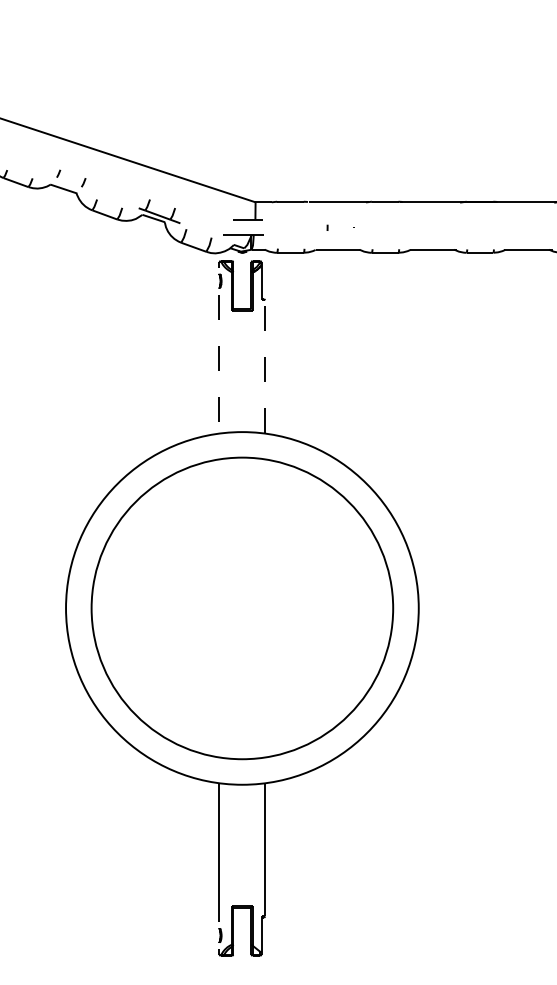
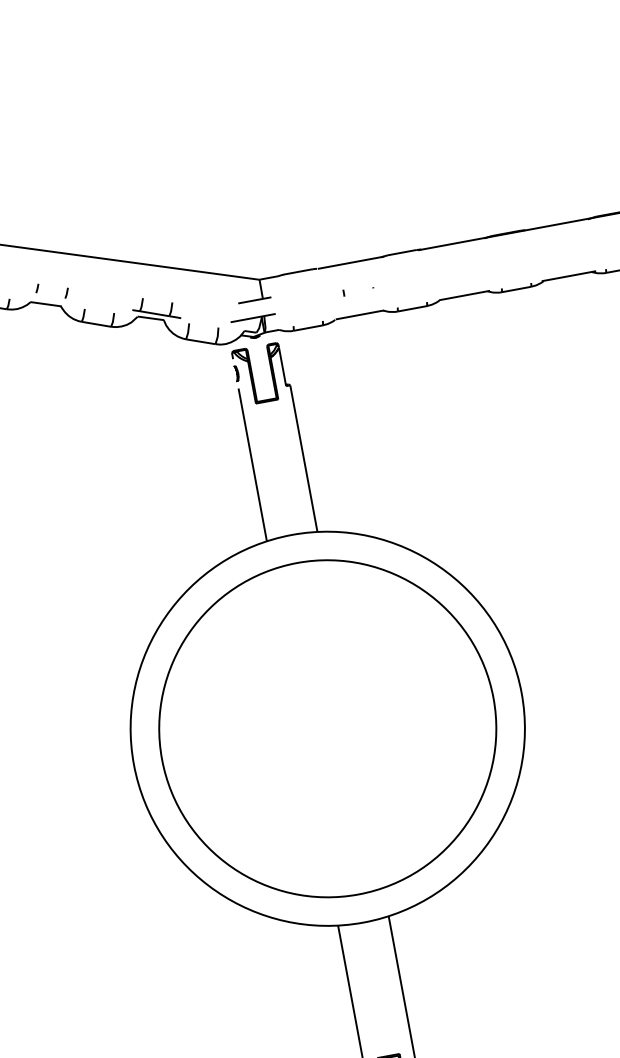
line: (219, 364) -> (252, 465), dashed -> solid
line: (265, 366) -> (303, 458), dashed -> solid

